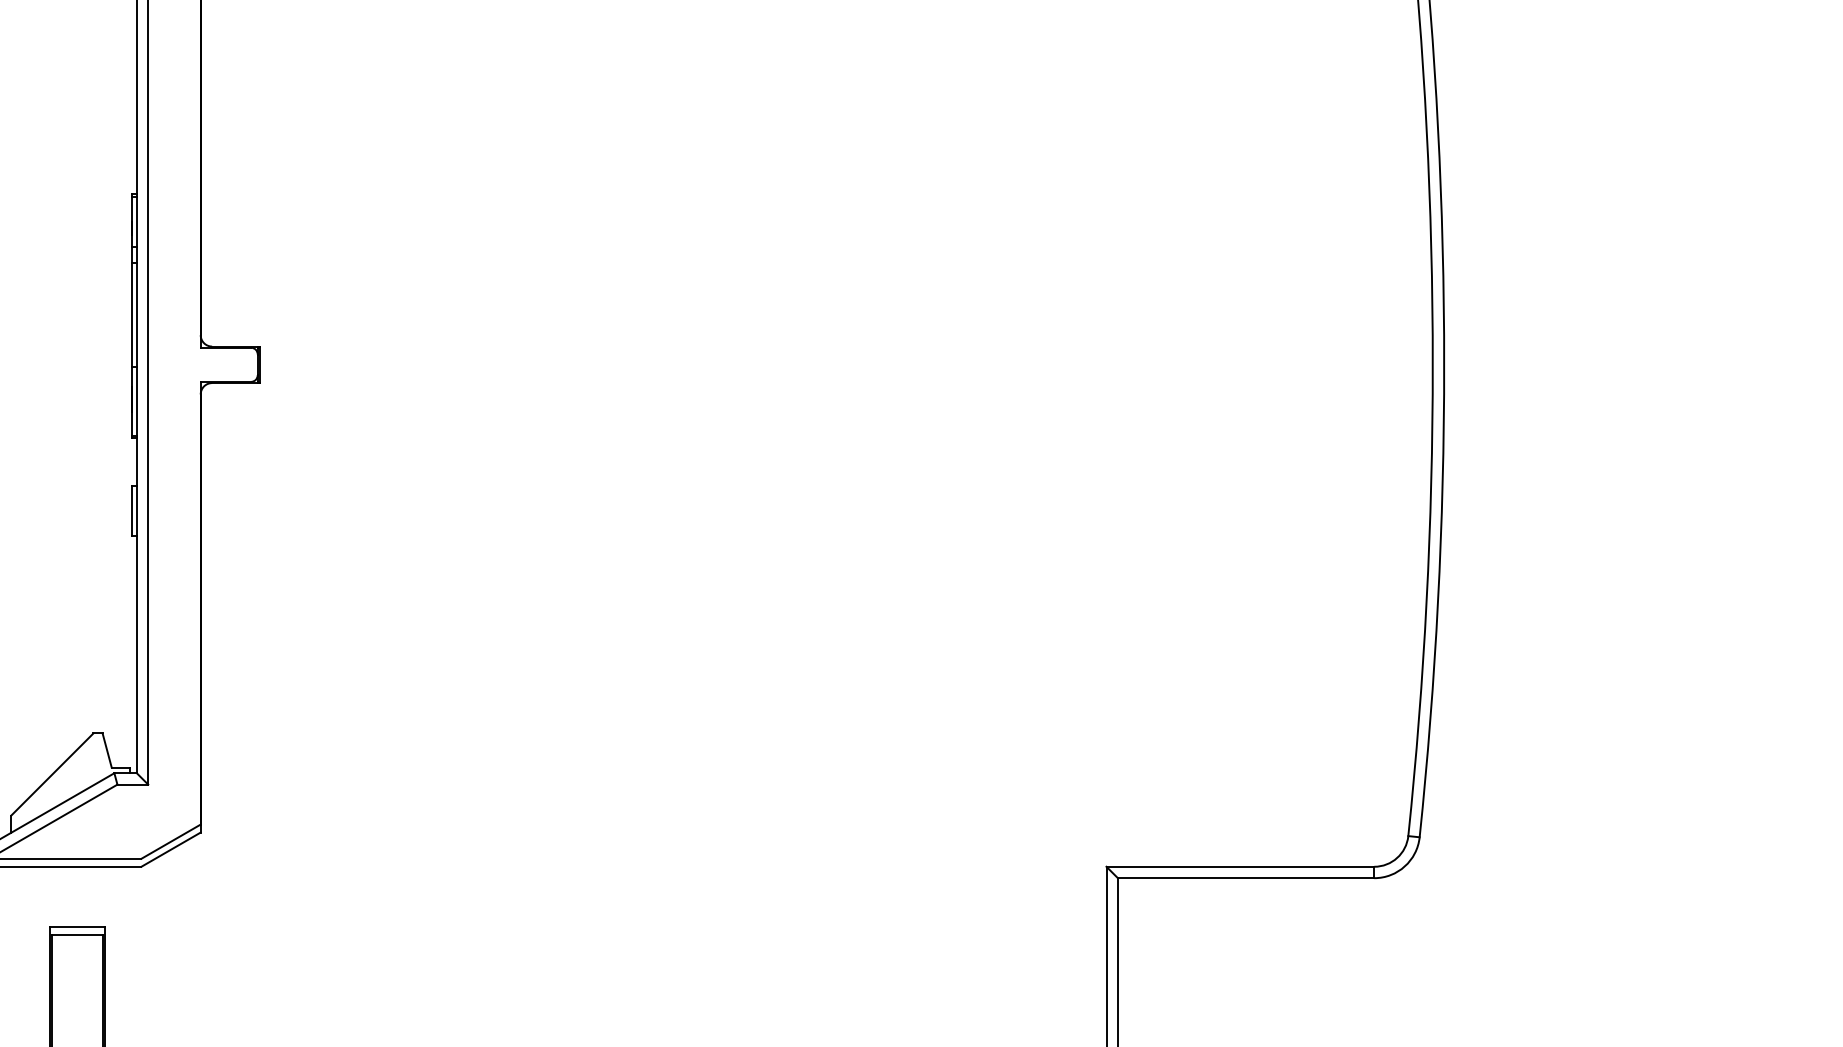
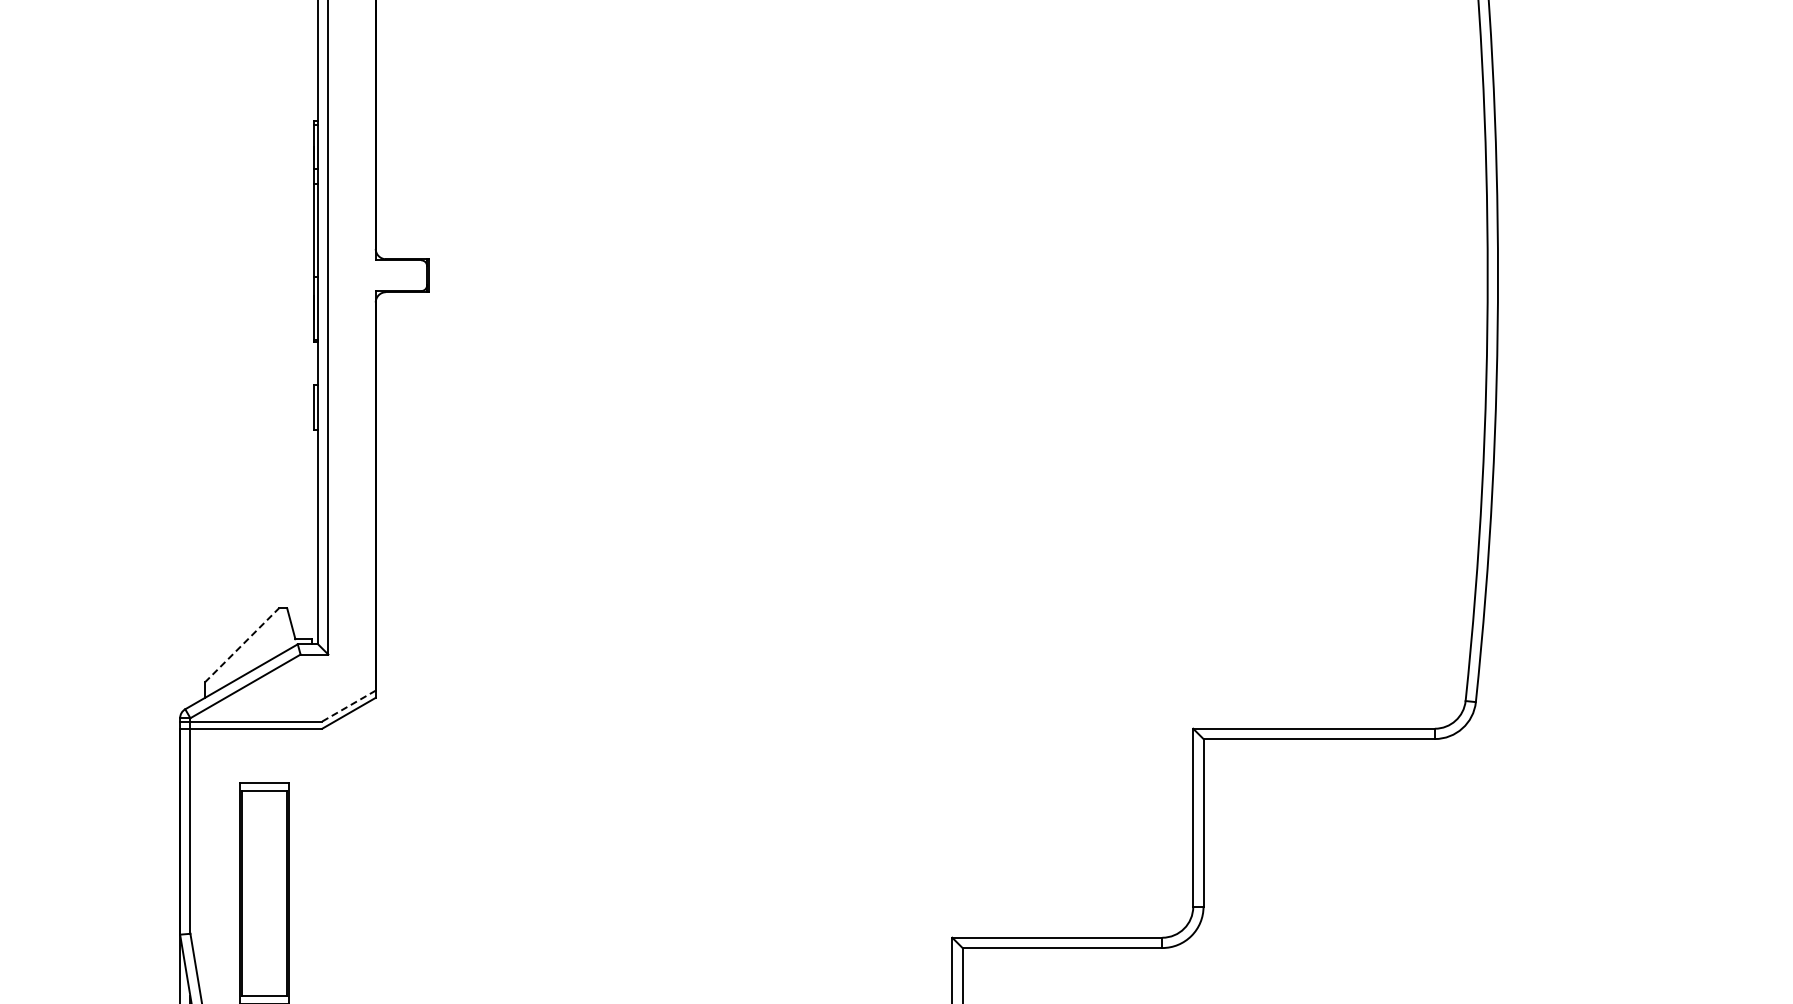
line: (53, 774) -> (242, 645), solid -> dashed
line: (171, 842) -> (349, 706), solid -> dashed

